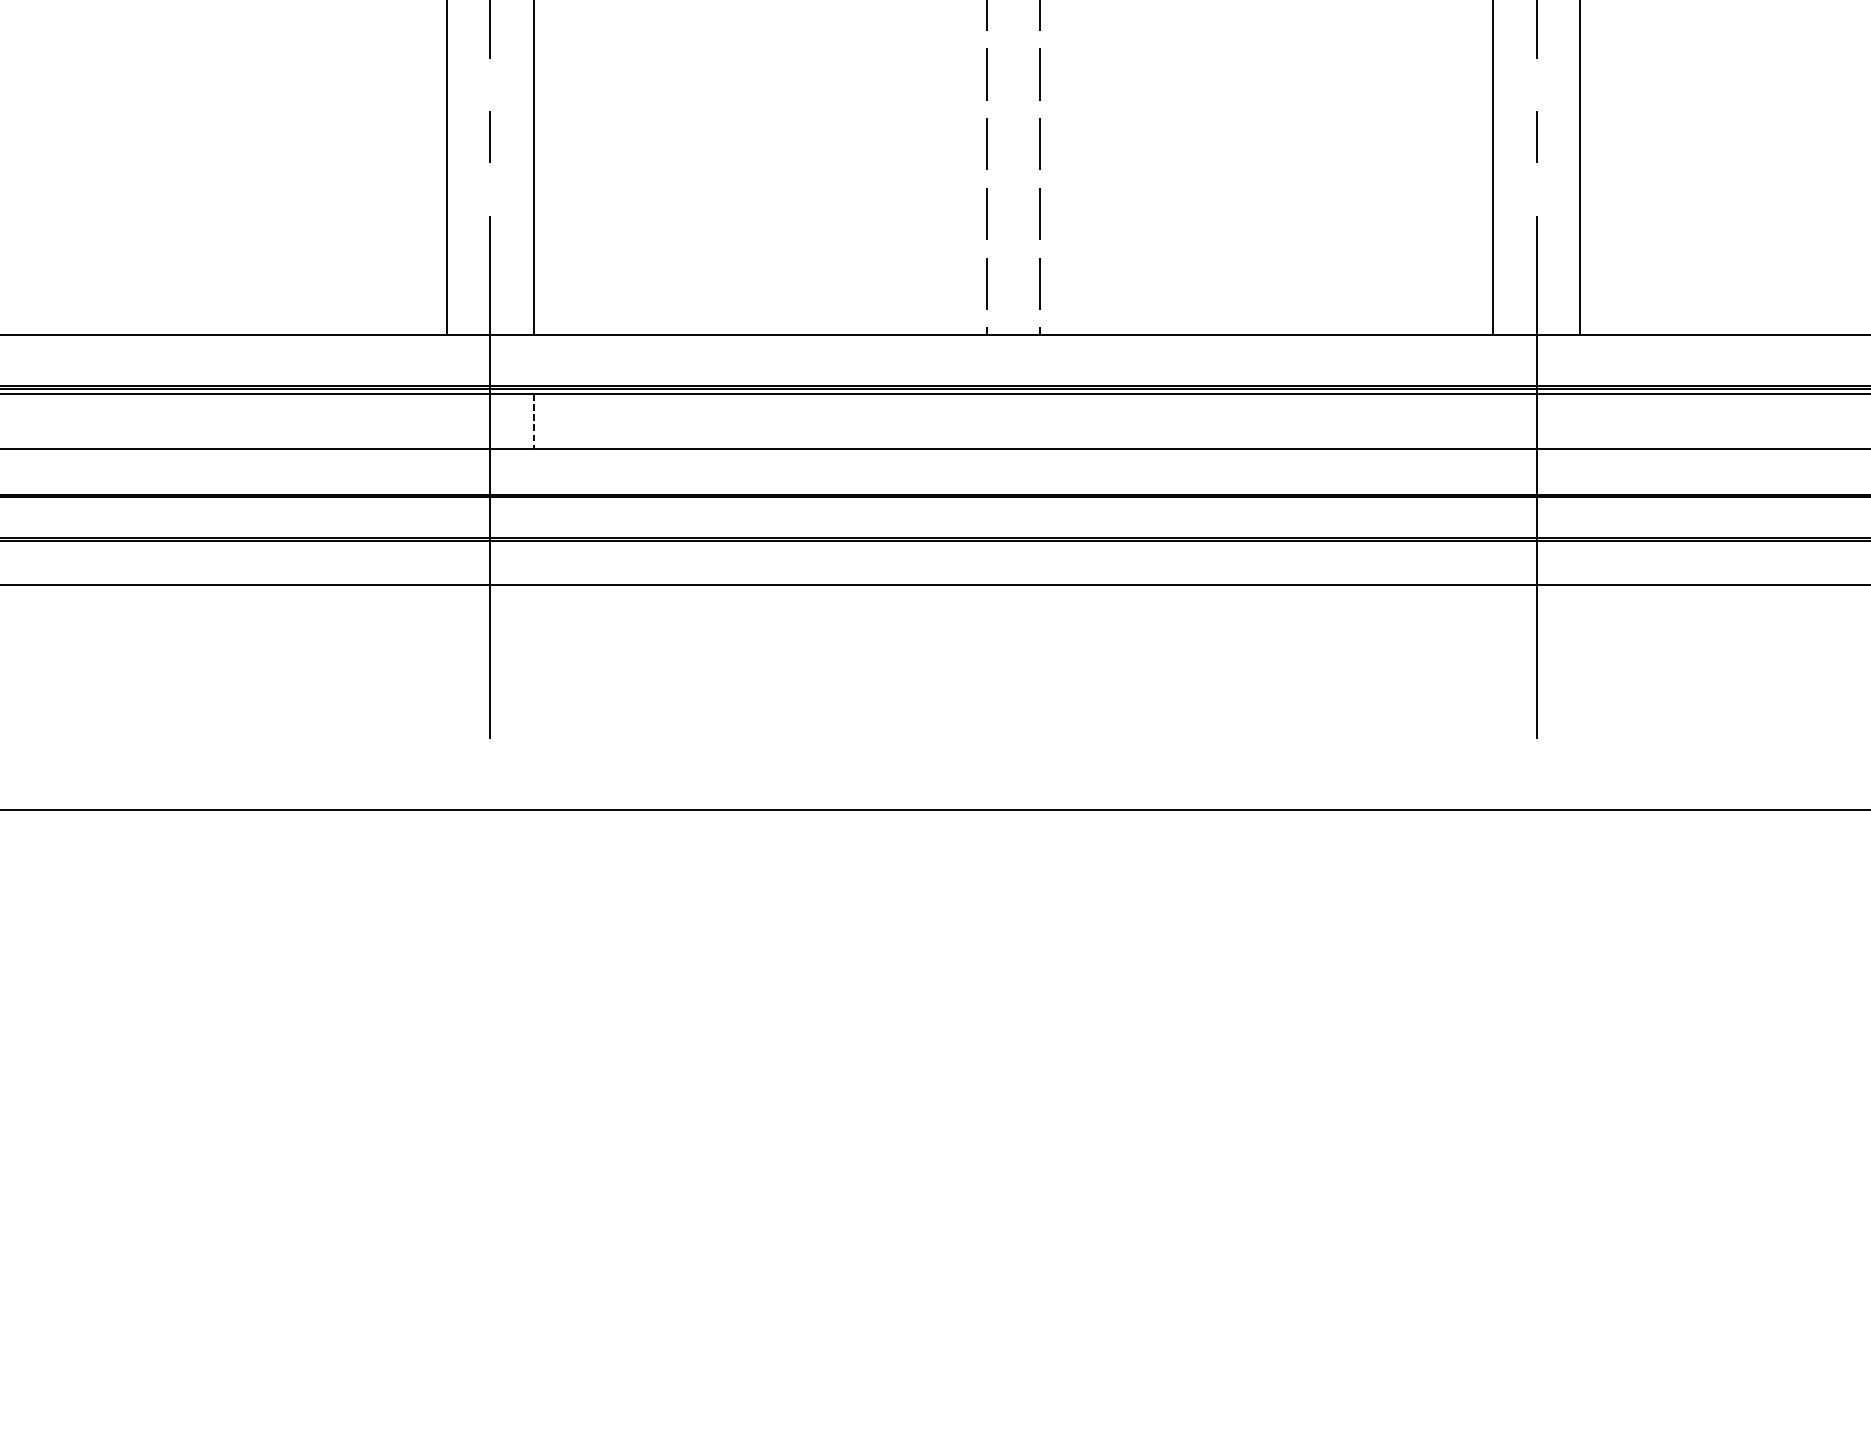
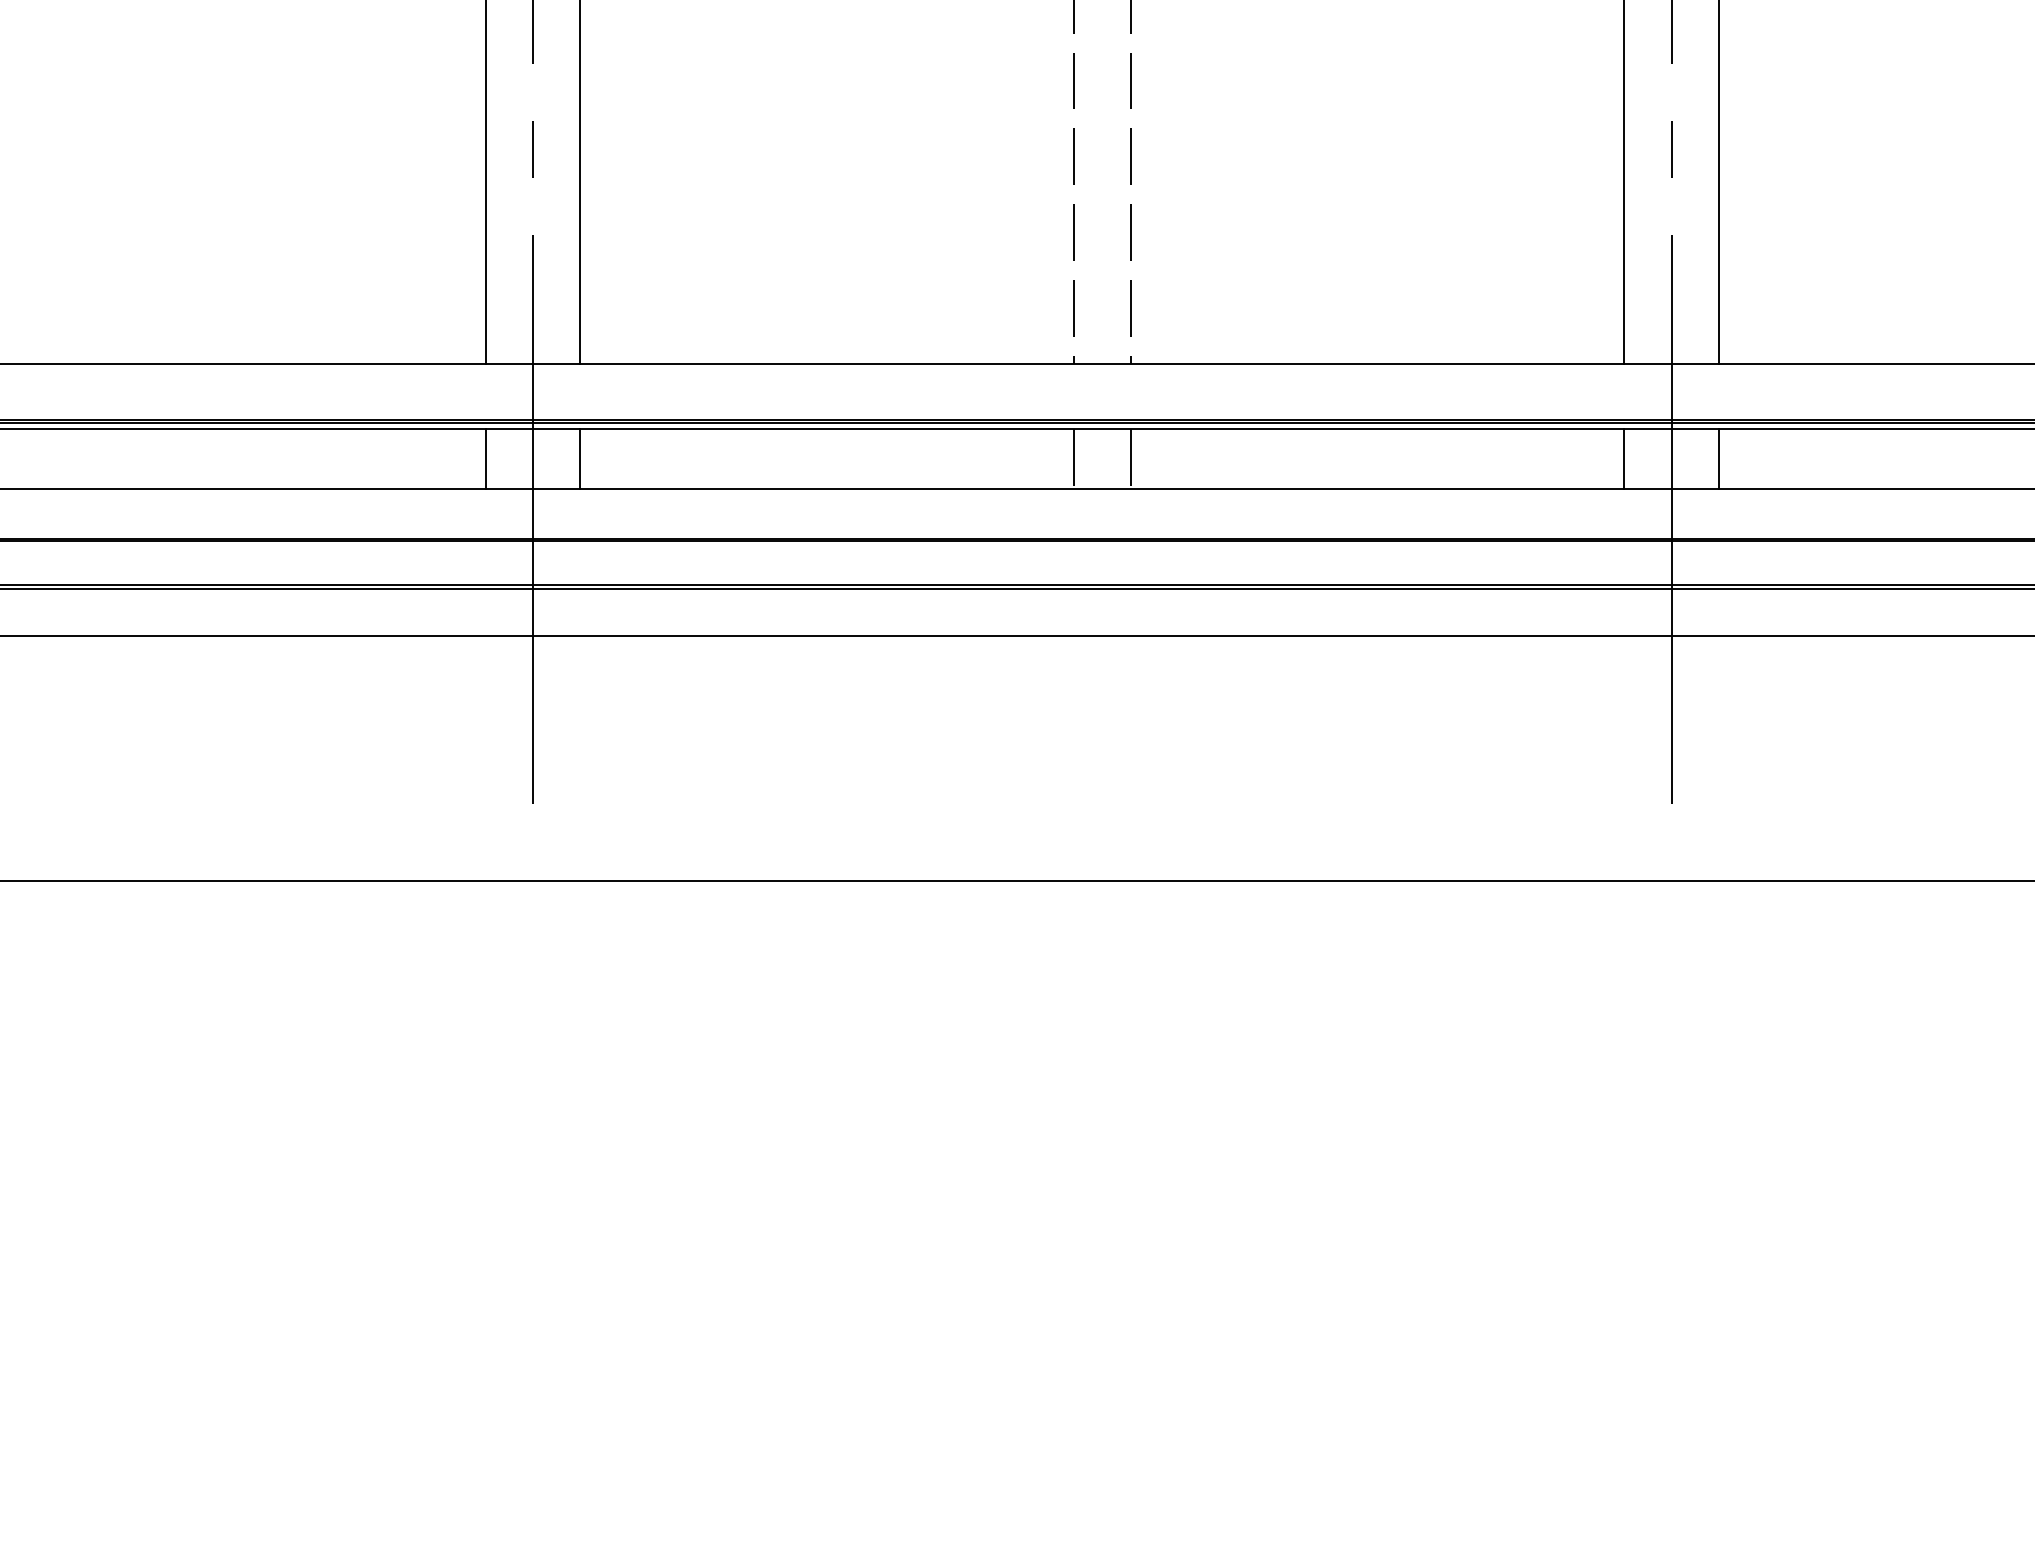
line: (446, 421) -> (485, 458), added
line: (533, 421) -> (580, 458), dashed -> solid
line: (986, 421) -> (1073, 458), added
line: (1039, 421) -> (1130, 458), added
line: (1493, 421) -> (1624, 458), added
line: (1579, 421) -> (1718, 458), added

